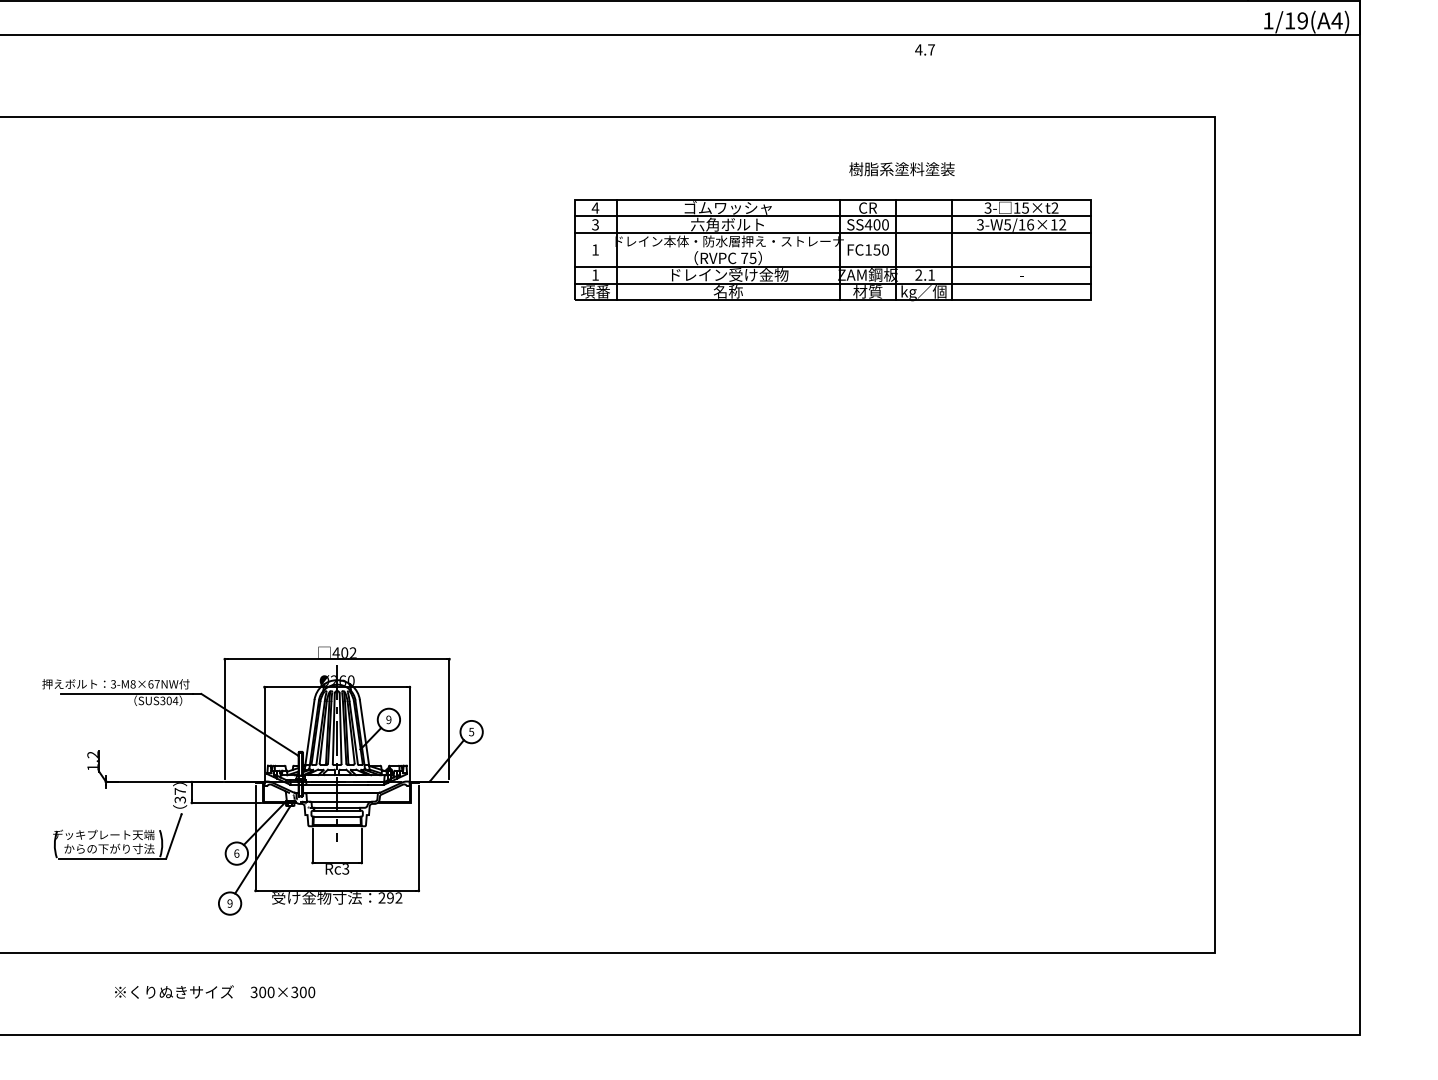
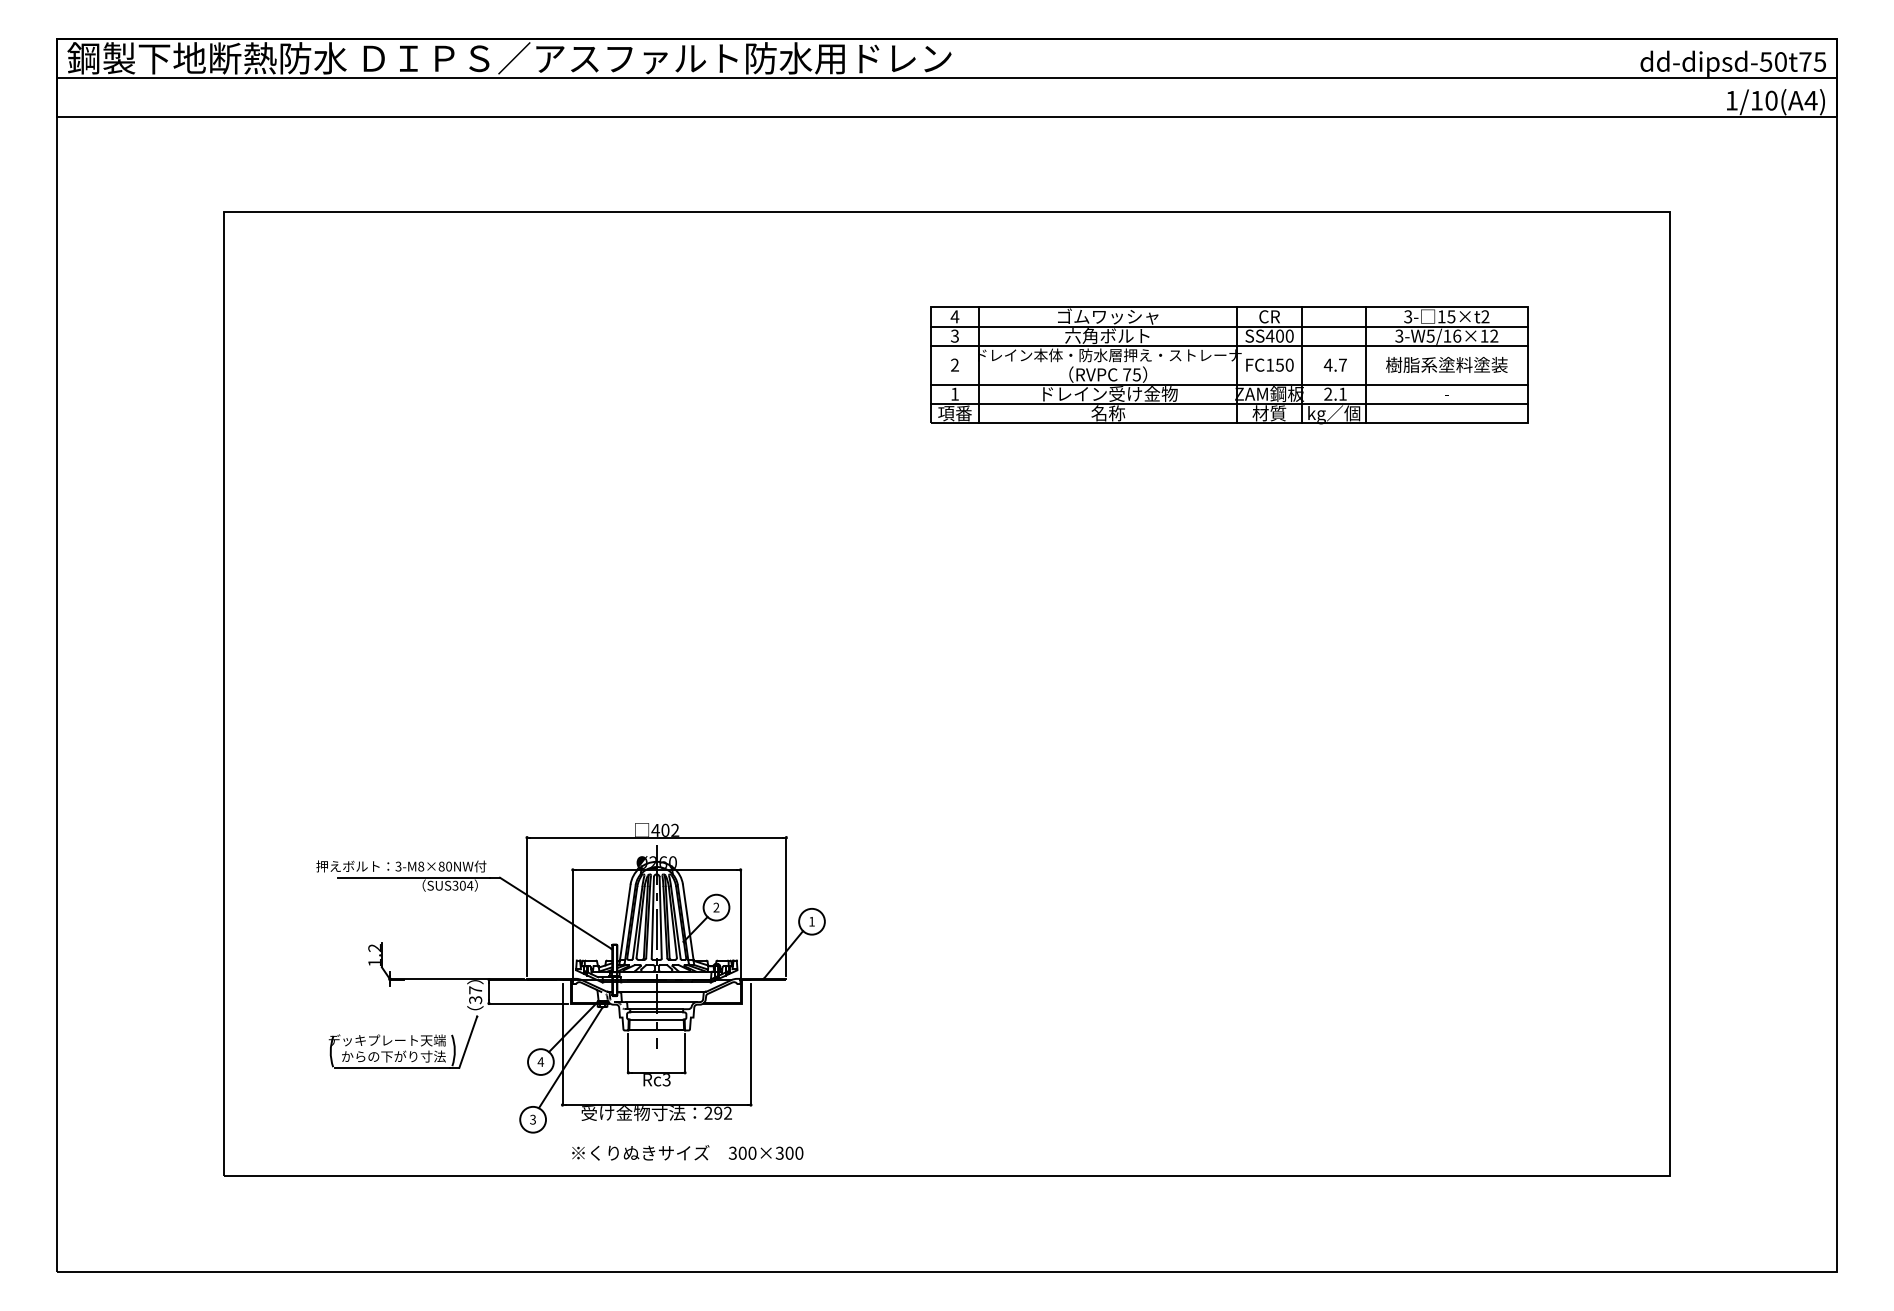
text: (1302, 20) -> (1771, 100), 1/19(A4) -> 1/10(A4)
text: (924, 49) -> (1334, 364), moved
text: (901, 168) -> (1446, 364), moved
text: (595, 249) -> (954, 364), 1 -> 2
text: (154, 684) -> (445, 866), 3-M8×67NW -> 3-M8×80NW
text: (388, 719) -> (716, 907), 9 -> 2
text: (471, 731) -> (811, 921), 5 -> 1
text: (236, 853) -> (540, 1061), 6 -> 4
text: (229, 903) -> (532, 1119), 9 -> 3
text: (214, 991) -> (687, 1152), moved

